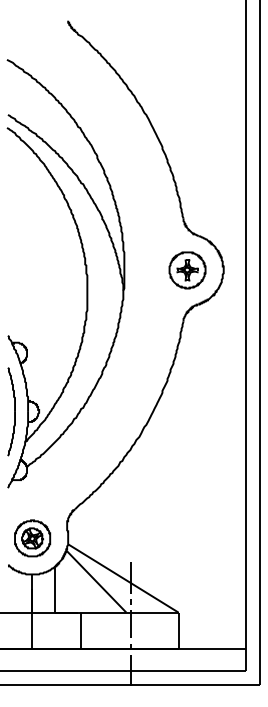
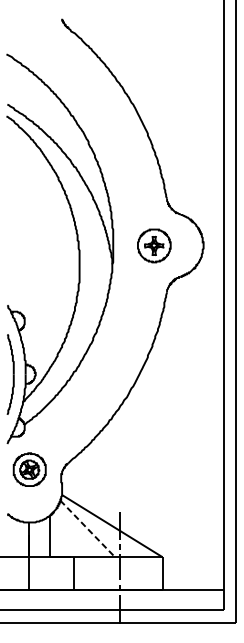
part: (187, 270) -> (154, 246), moved
part: (32, 538) -> (29, 469), moved
line: (96, 581) -> (87, 528), solid -> dashed

